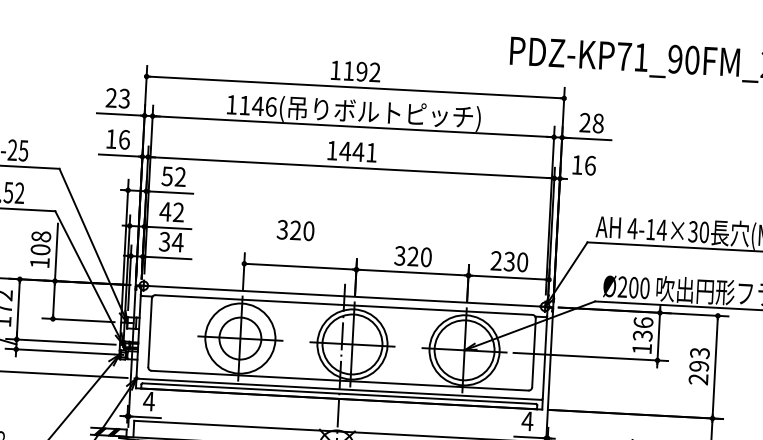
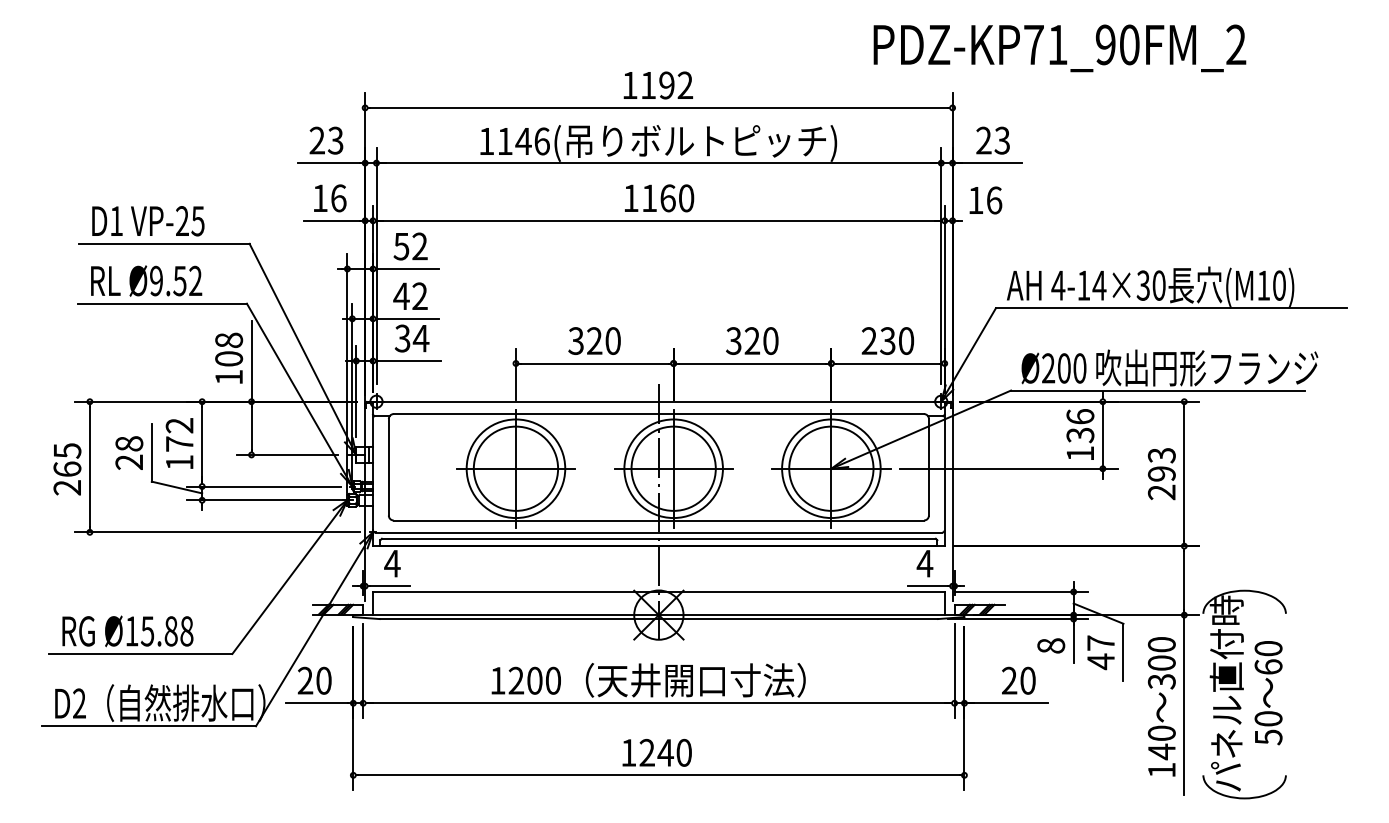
text: (598, 123) -> (1002, 140), 28 -> 23
text: (358, 152) -> (667, 198), 1441 -> 1160
text: (295, 230) -> (594, 340), moved
circle: (240, 338) -> (515, 468), size x1.43

